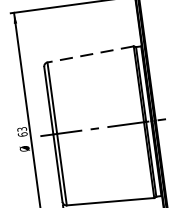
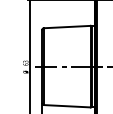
line: (89, 55) -> (66, 27), dashed -> solid

